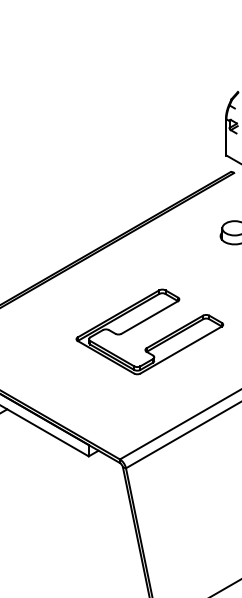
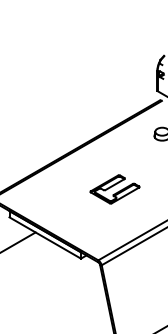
part: (148, 332) -> (114, 189), size x0.6

